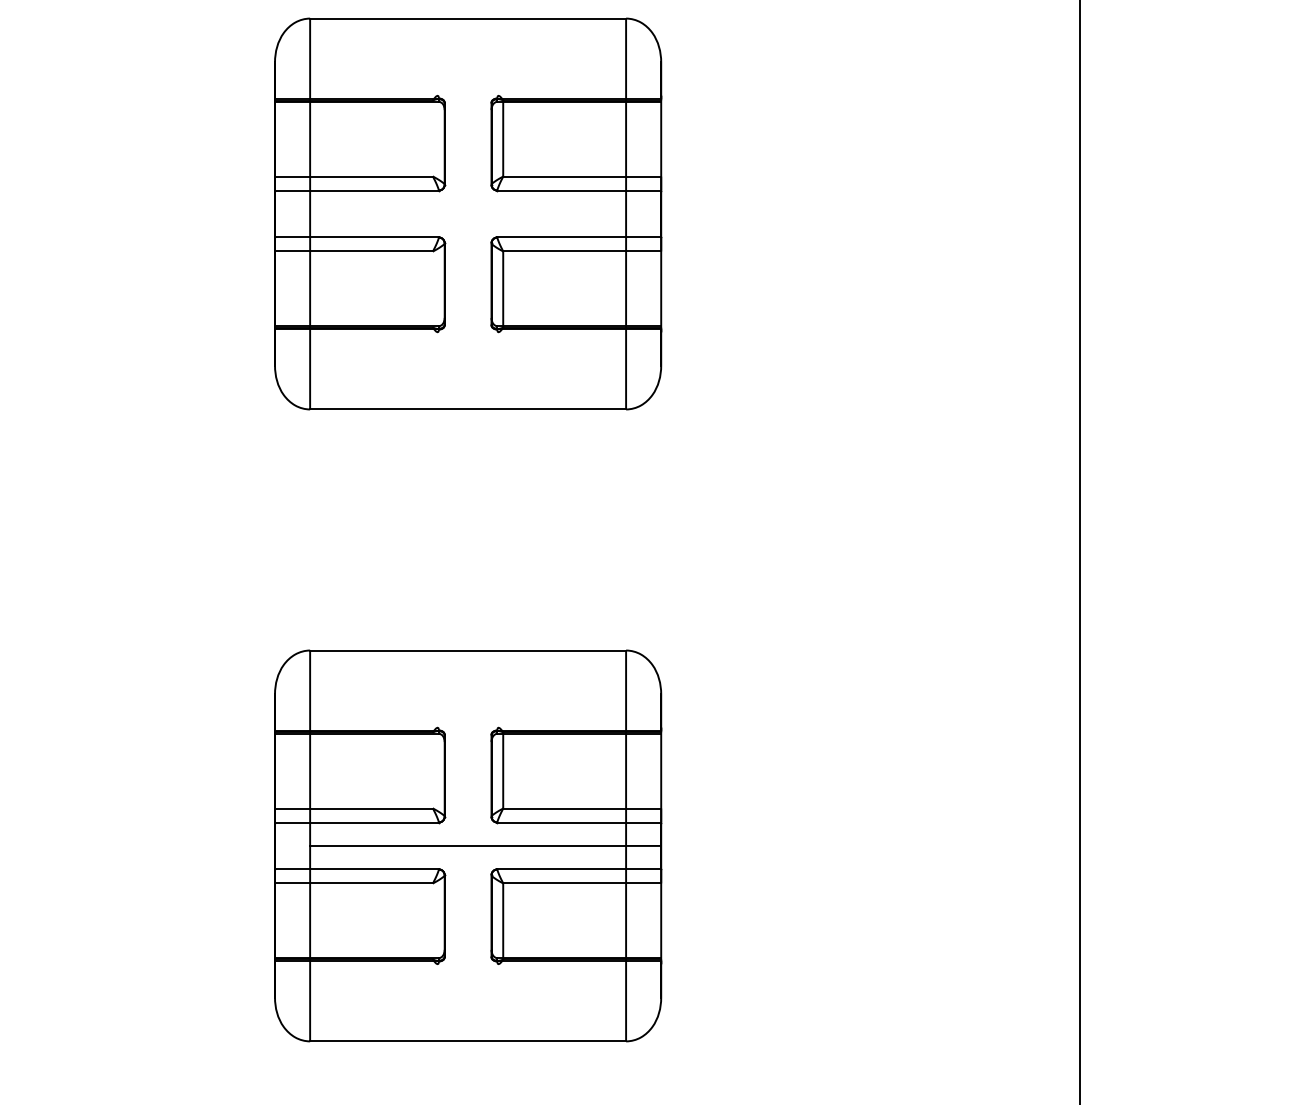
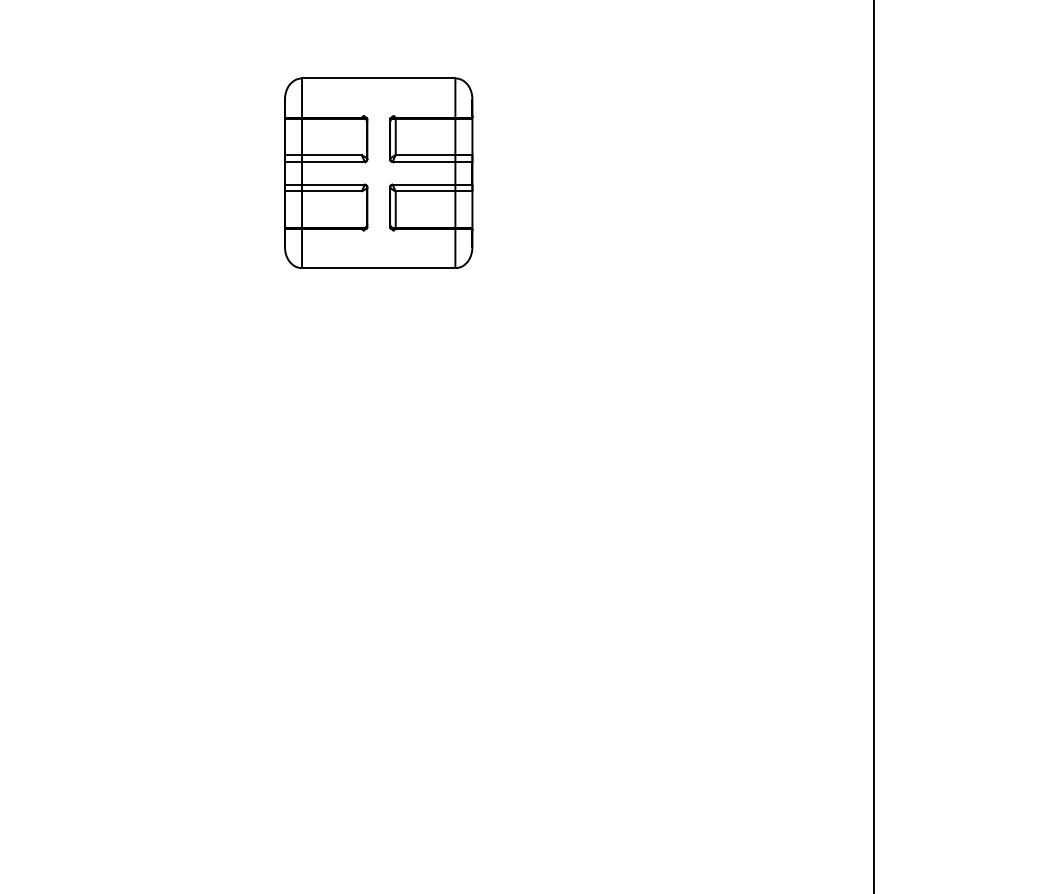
part: (468, 214) -> (378, 173), size x0.6
part: (468, 846) -> (378, 684), removed

